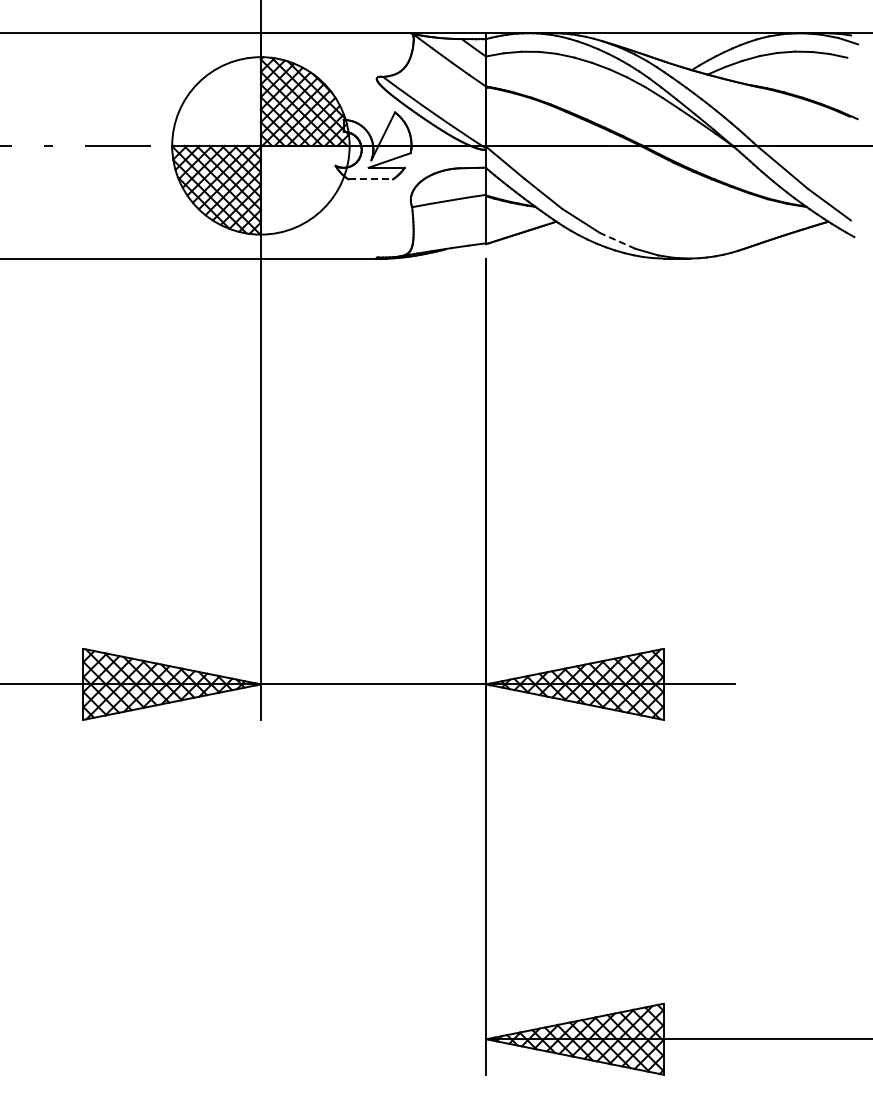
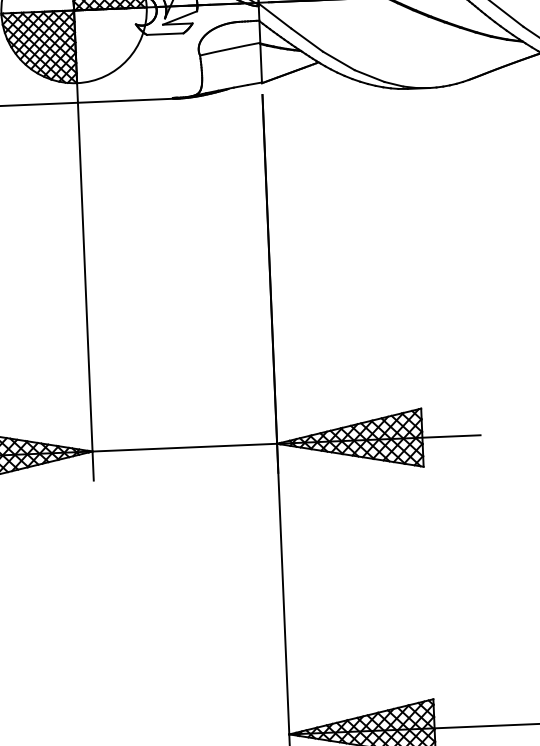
line: (371, 179) -> (165, 34), dashed -> solid
line: (617, 240) -> (369, 75), dashed -> solid

